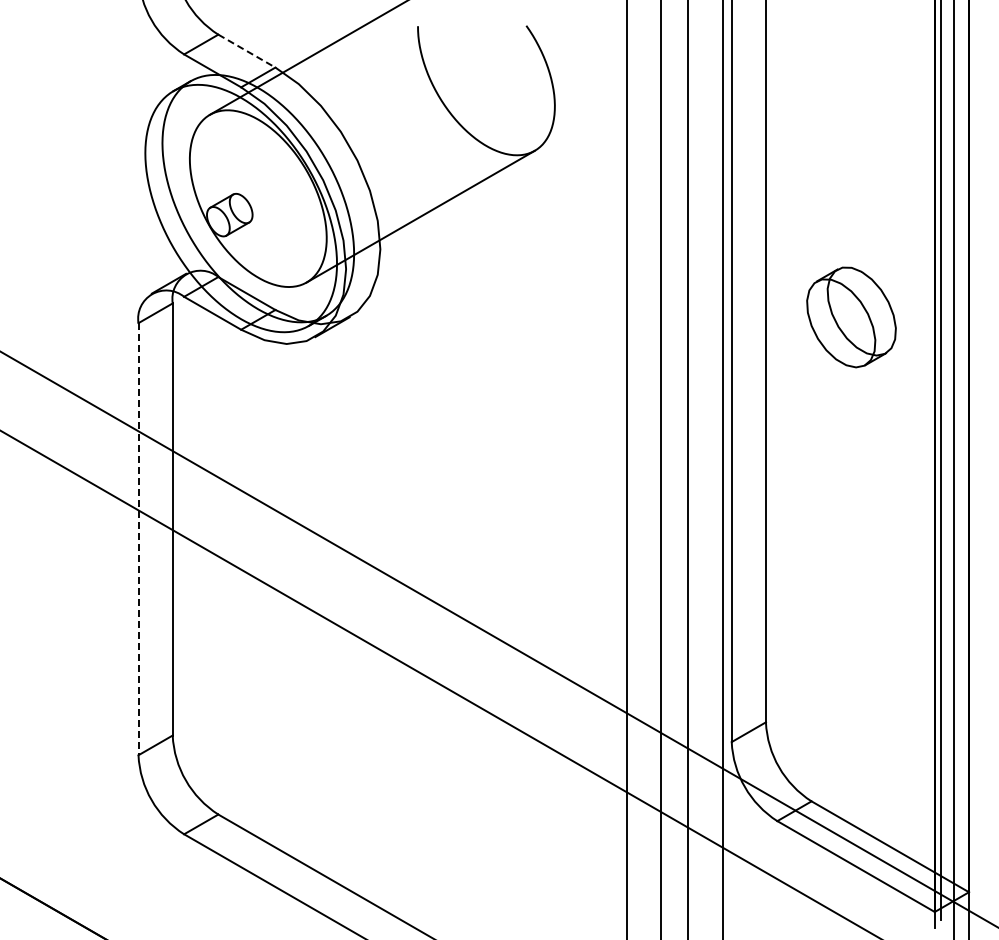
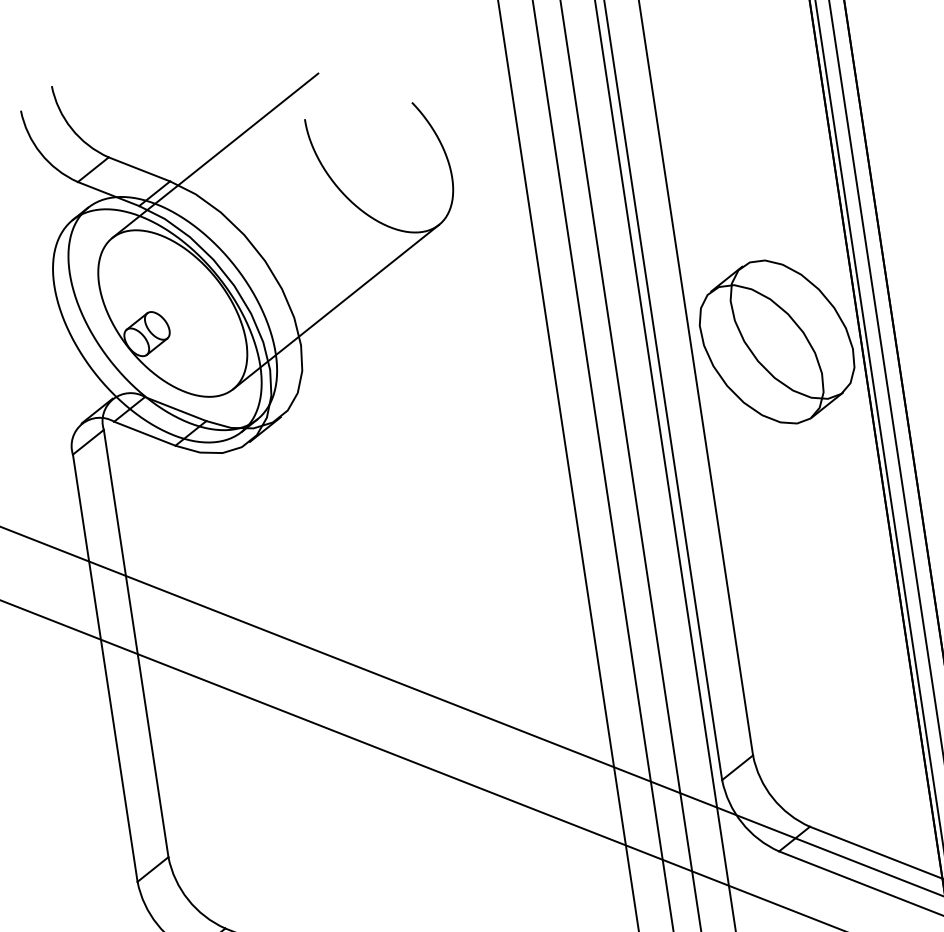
line: (246, 51) -> (139, 169), dashed -> solid
part: (851, 317) -> (777, 342), size x1.67
line: (138, 539) -> (105, 668), dashed -> solid

